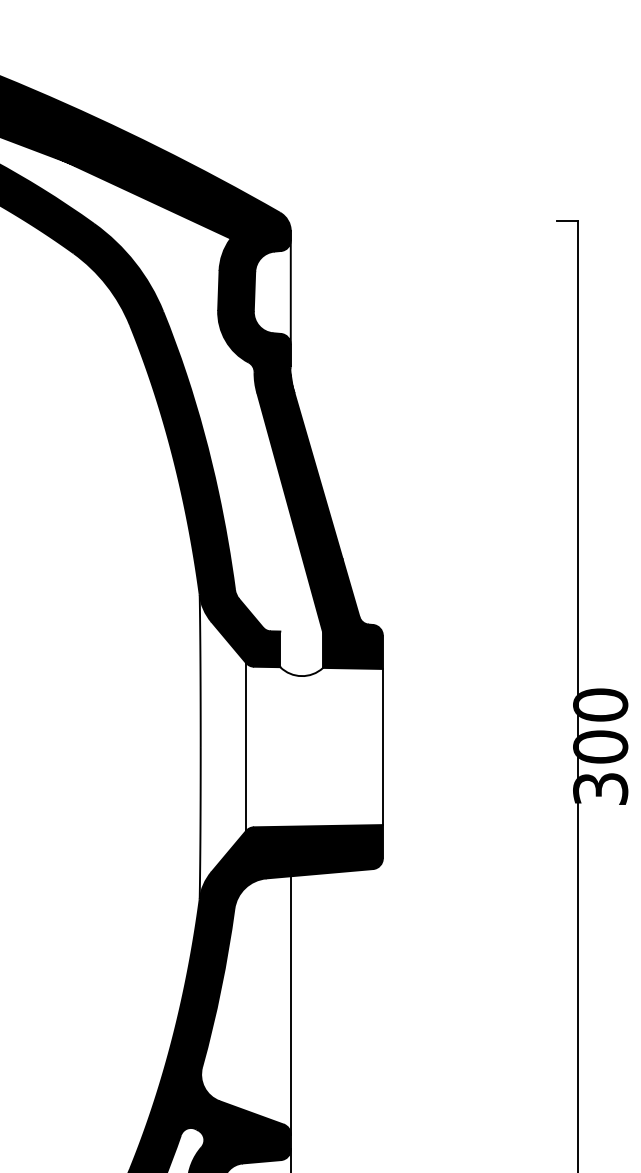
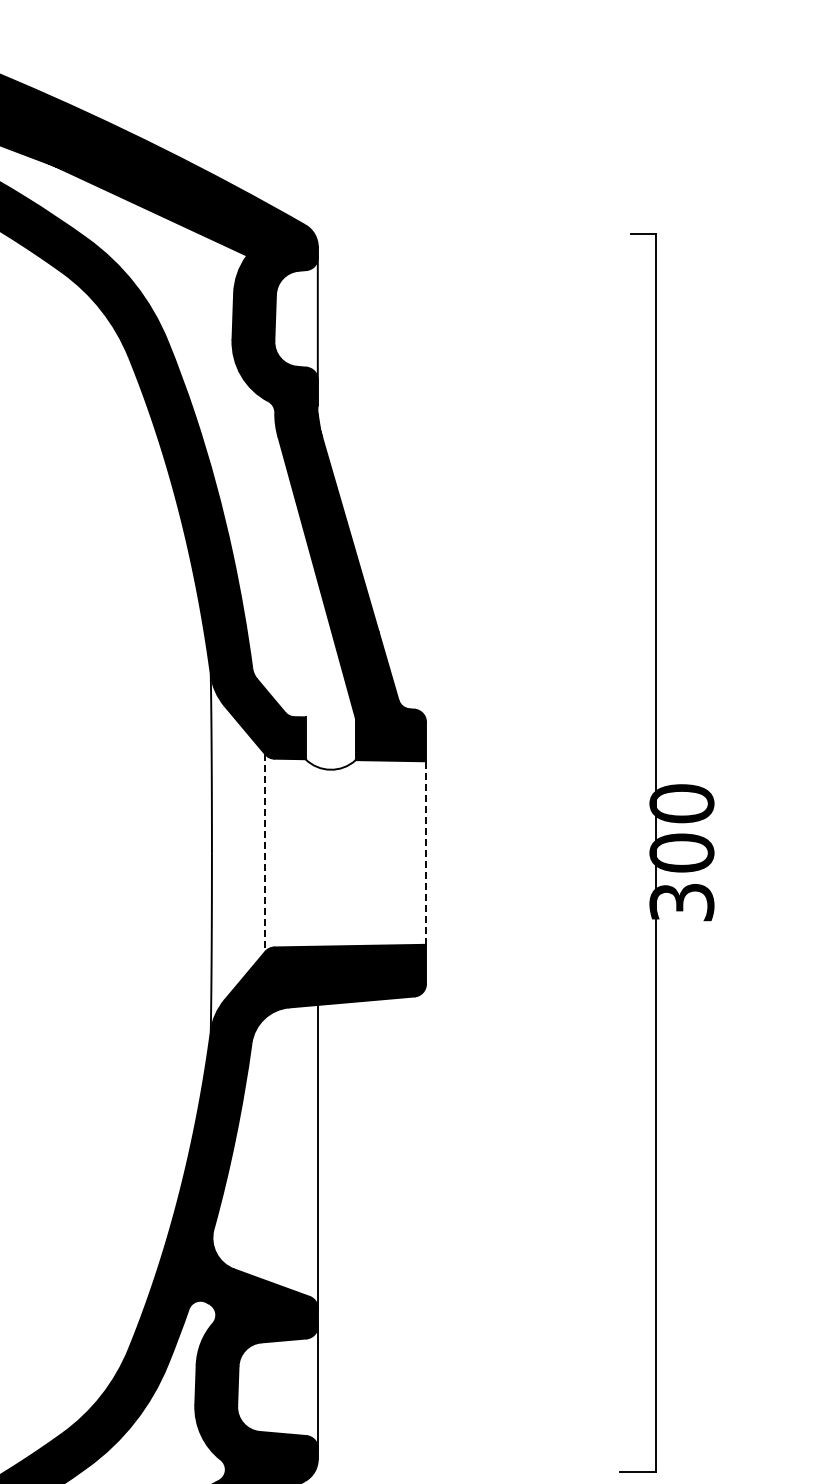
line: (246, 747) -> (265, 853), solid -> dashed
line: (383, 747) -> (426, 853), solid -> dashed

